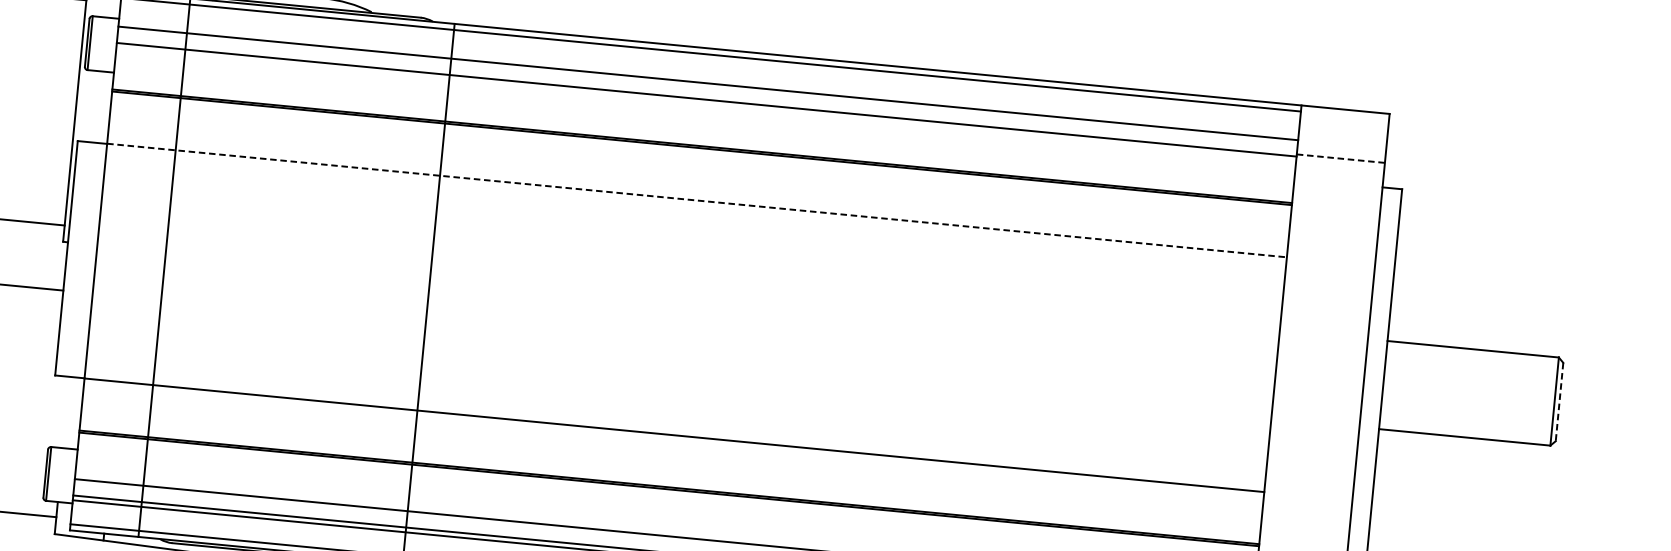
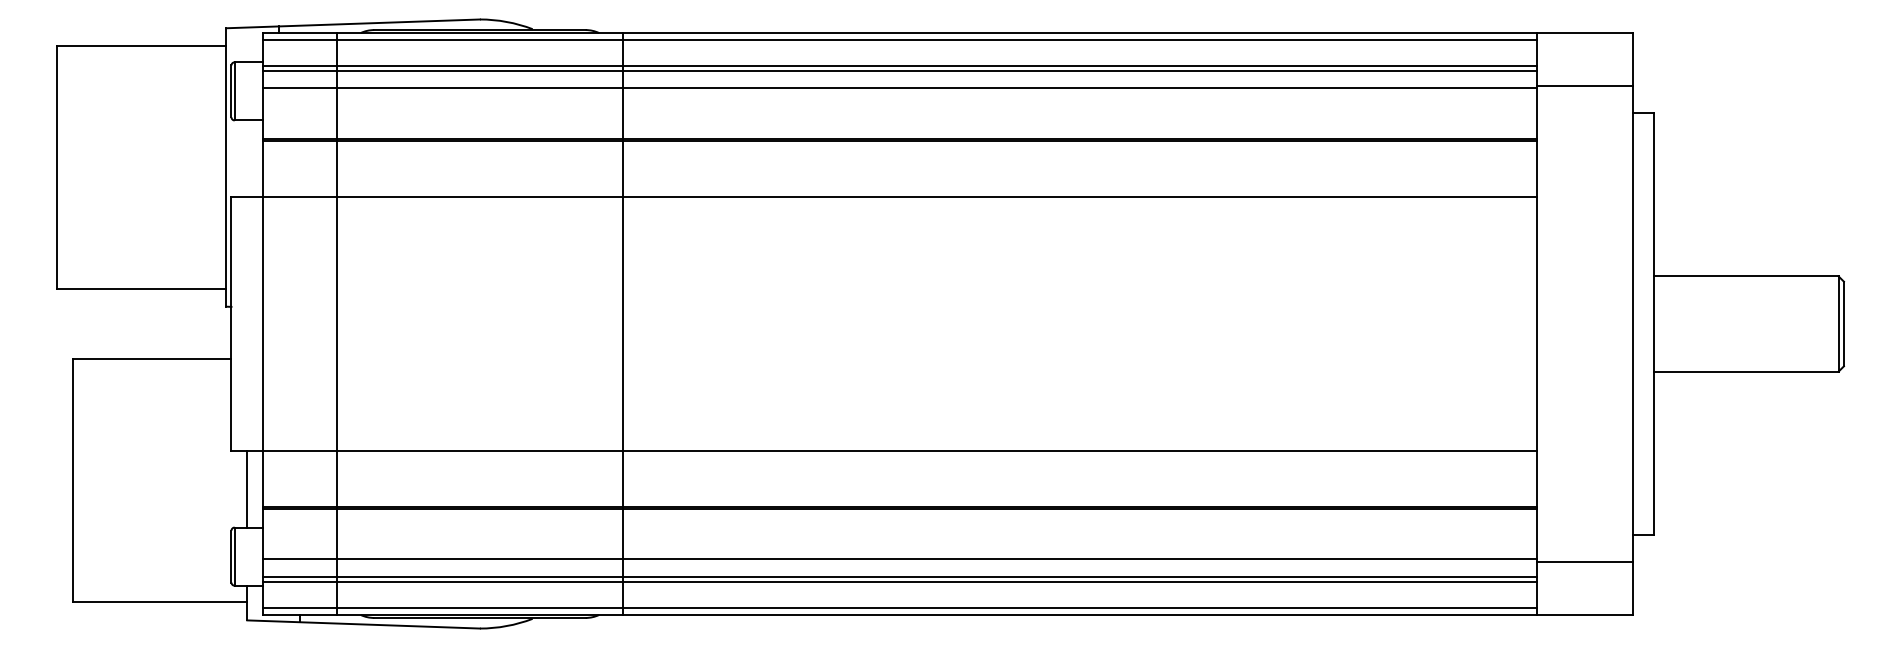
line: (709, 78) -> (900, 65), added
line: (1340, 158) -> (1584, 86), dashed -> solid
line: (697, 200) -> (900, 197), dashed -> solid
line: (1559, 402) -> (1843, 324), dashed -> solid
line: (66, 412) -> (247, 488), added

